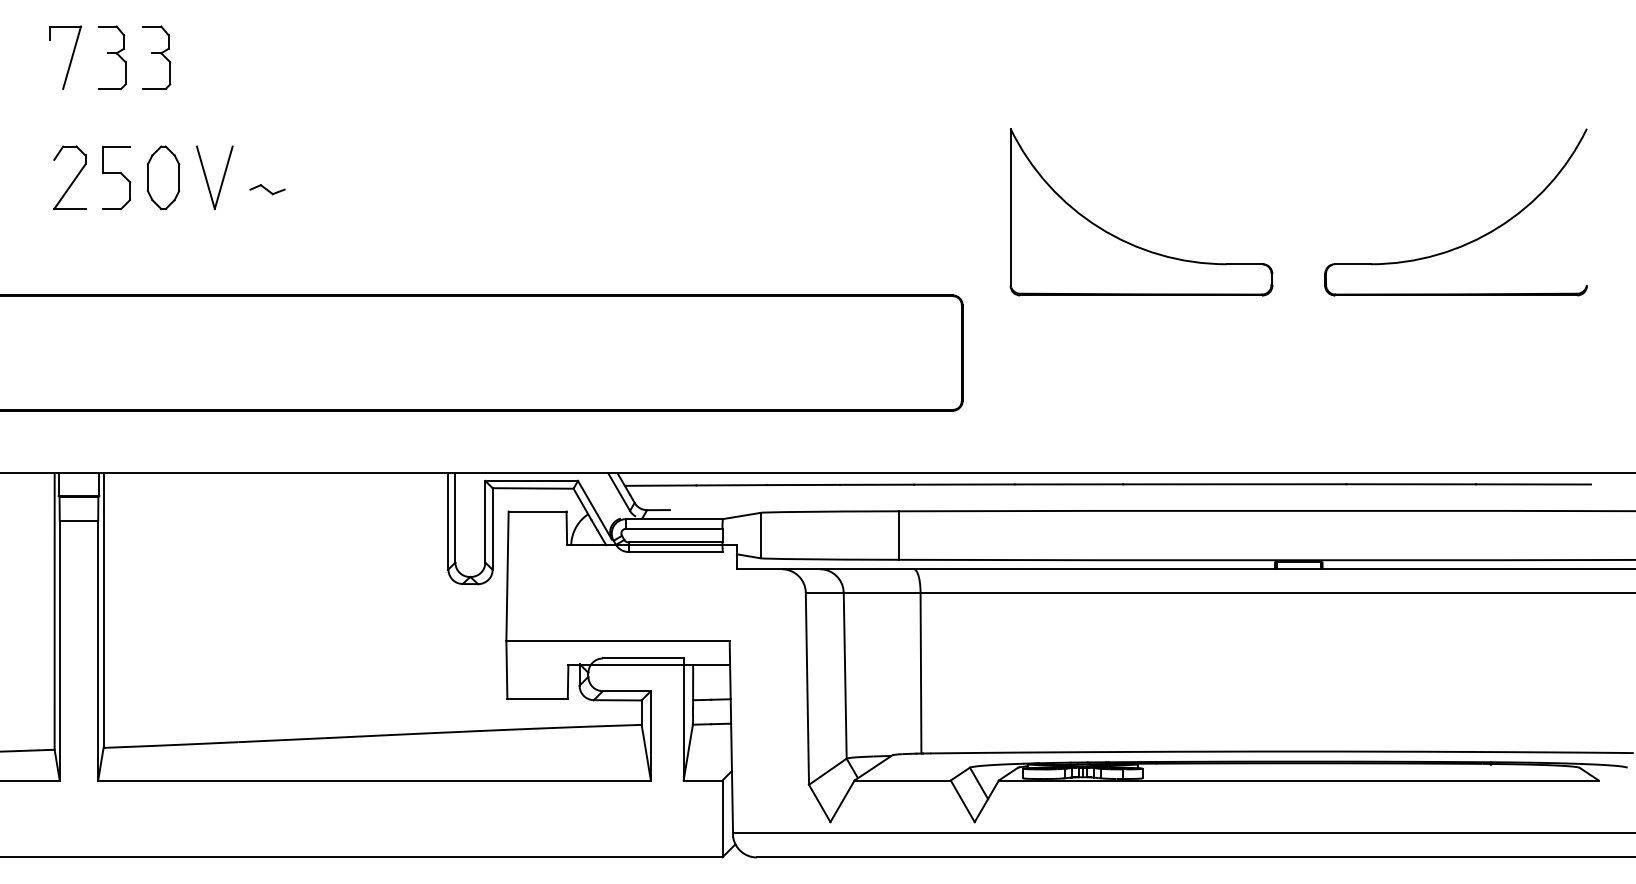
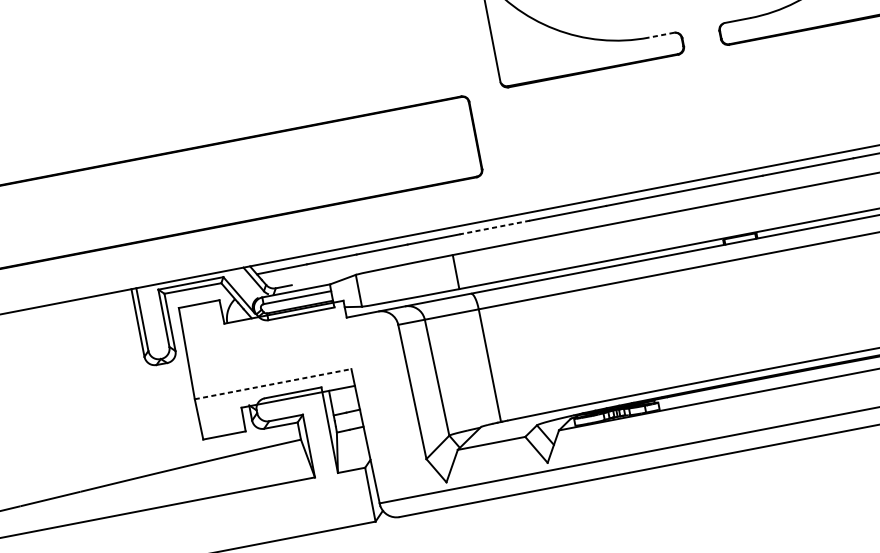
line: (1244, 264) -> (661, 35), solid -> dashed
line: (963, 484) -> (494, 227), solid -> dashed
line: (618, 641) -> (273, 384), solid -> dashed

